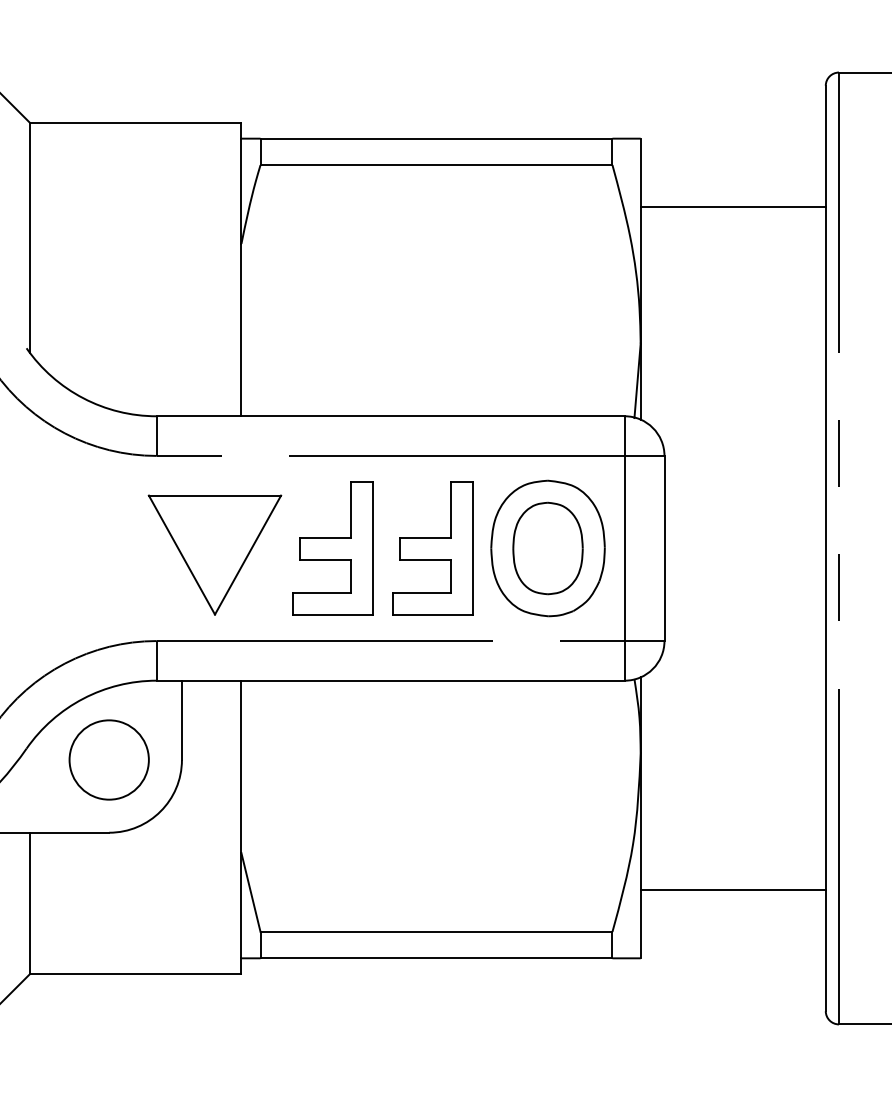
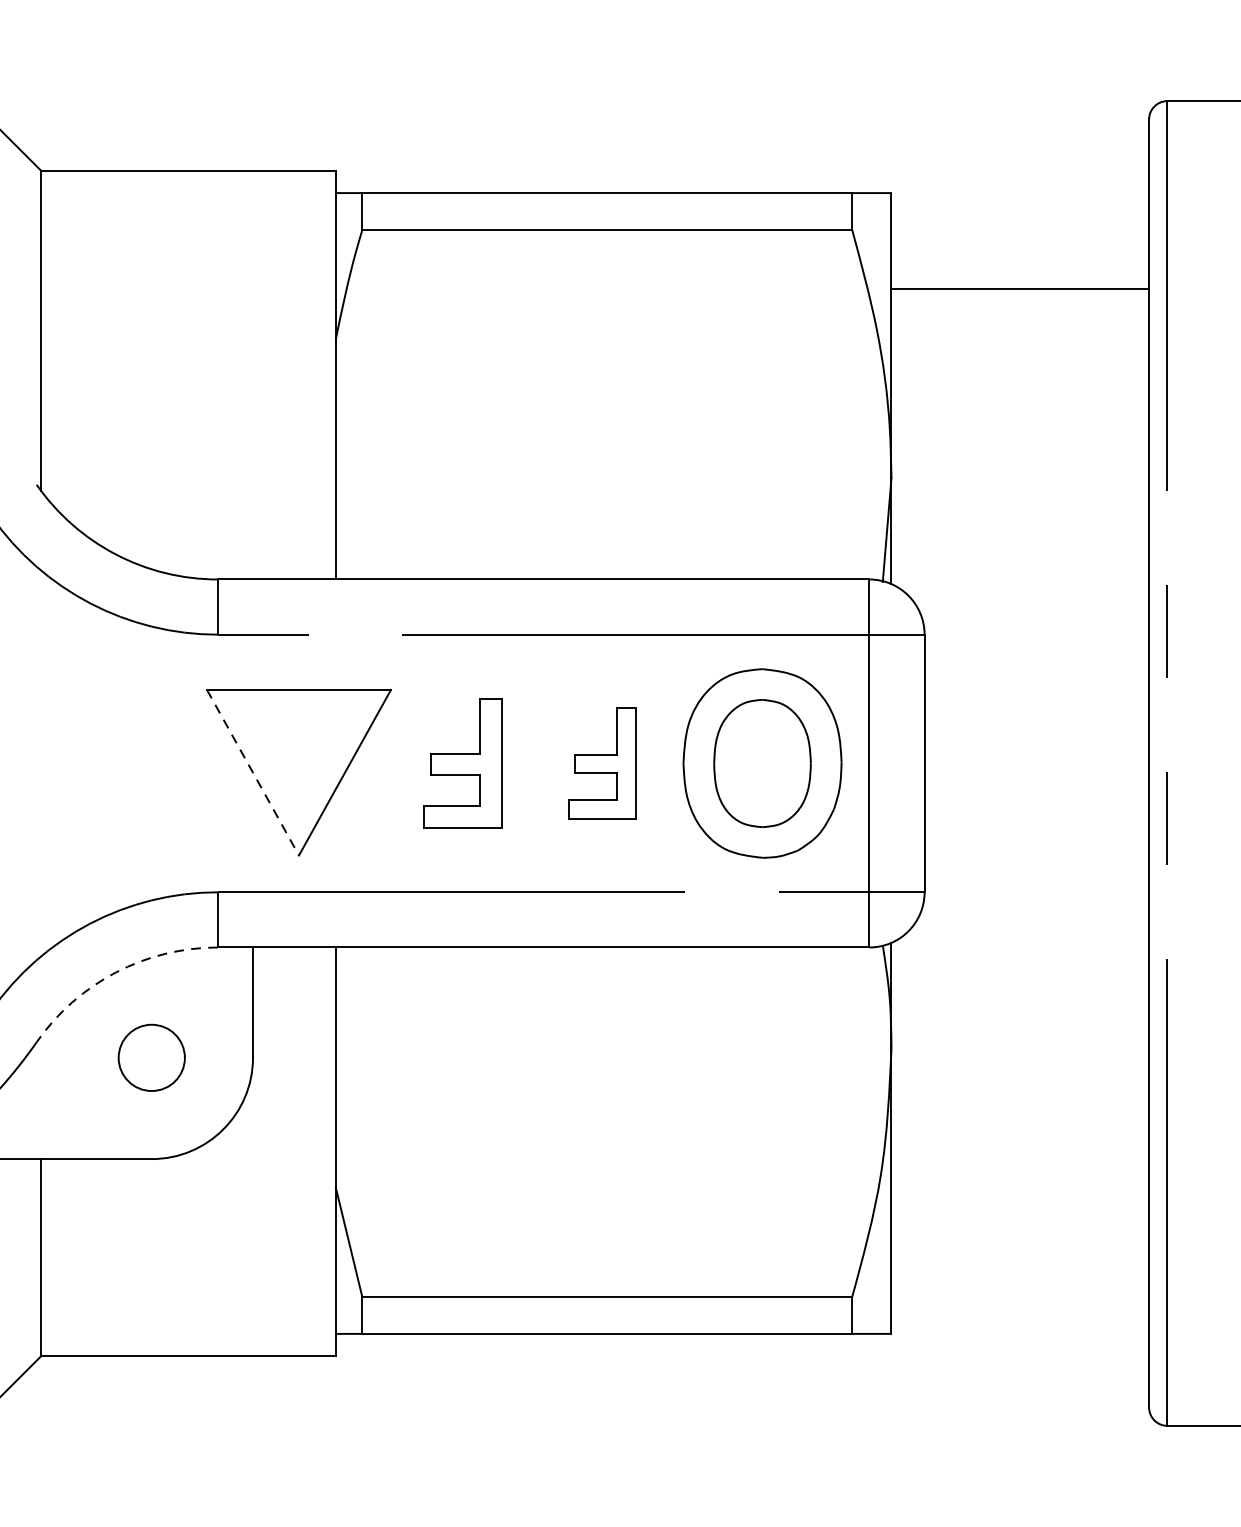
part: (332, 548) -> (462, 763), size x0.7
part: (432, 548) -> (601, 763), size x0.6
line: (182, 555) -> (253, 773), solid -> dashed
arc: (83, 698) -> (115, 972), solid -> dashed
circle: (108, 759) -> (150, 1057), size x0.6
line: (732, 889) -> (1019, 1238), removed

